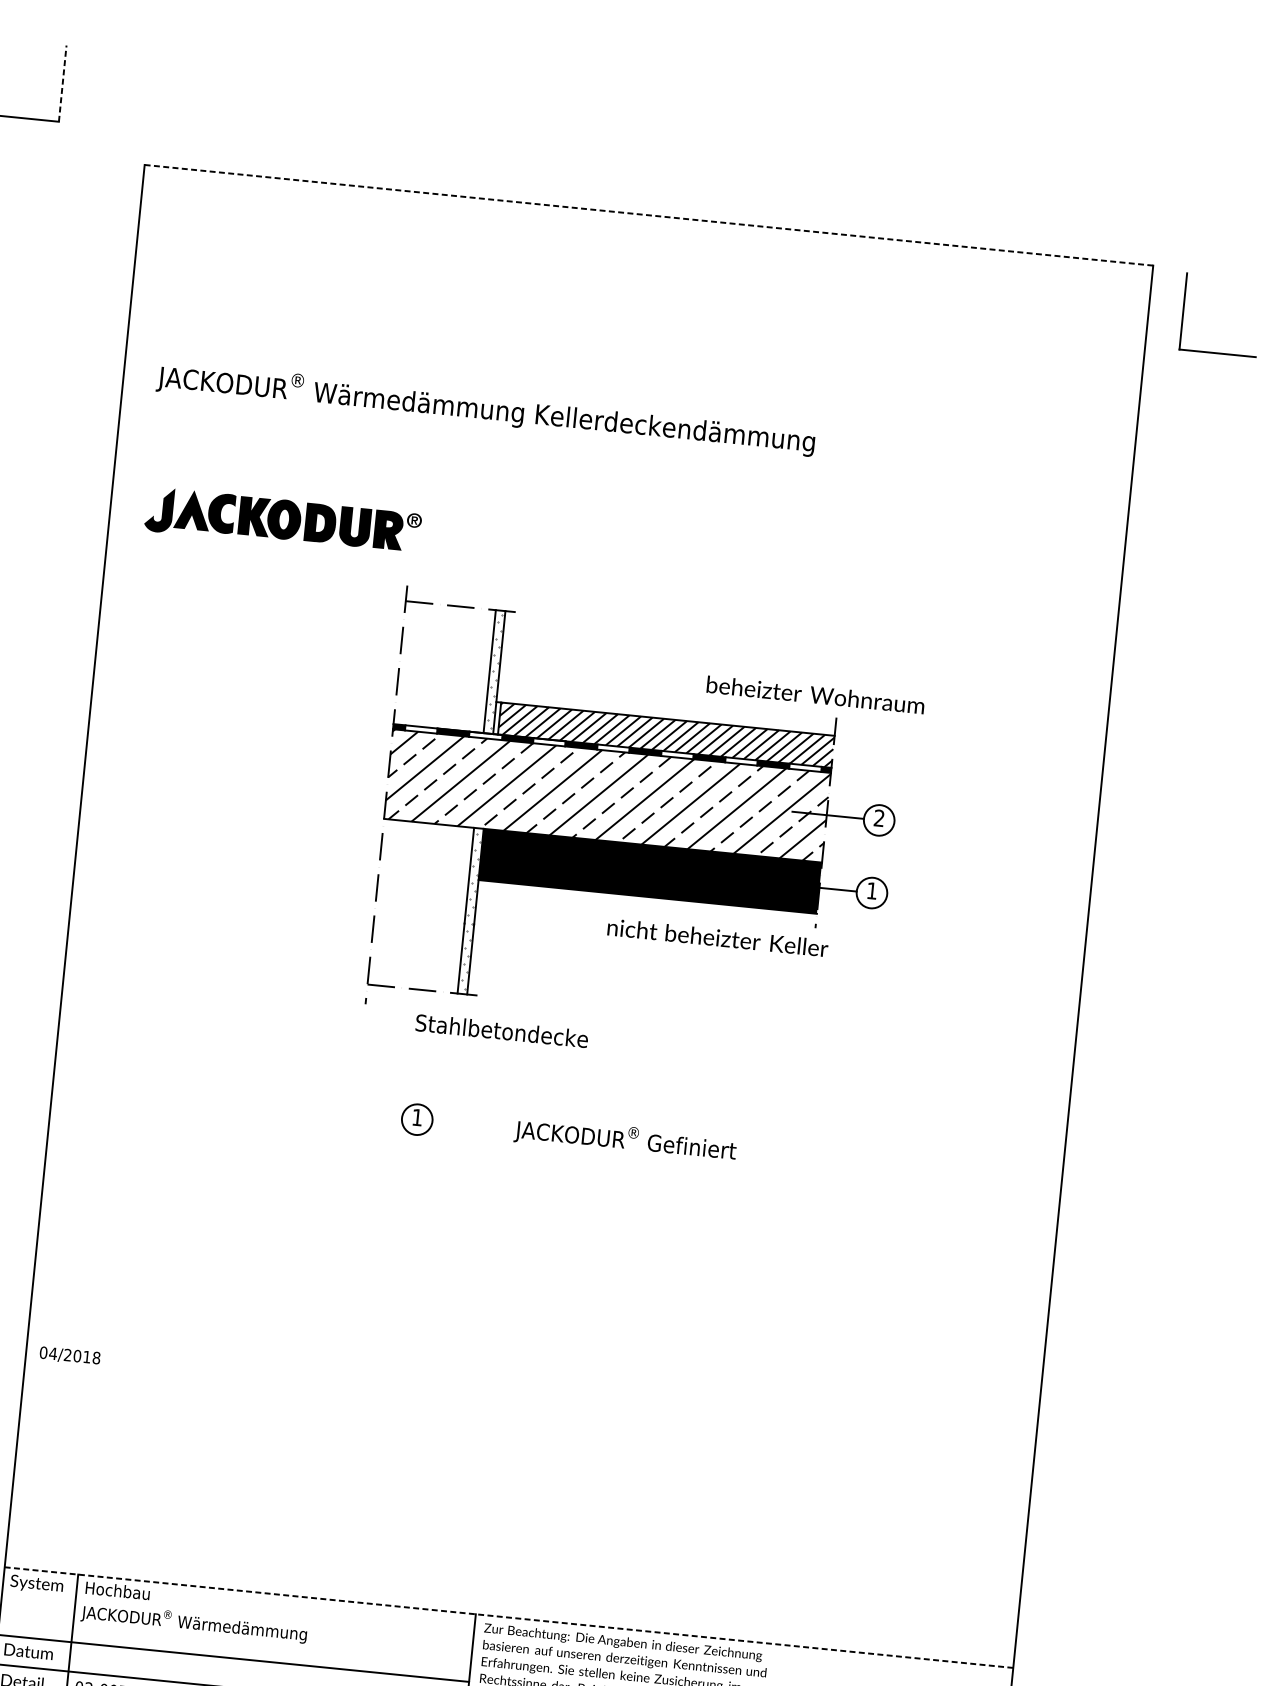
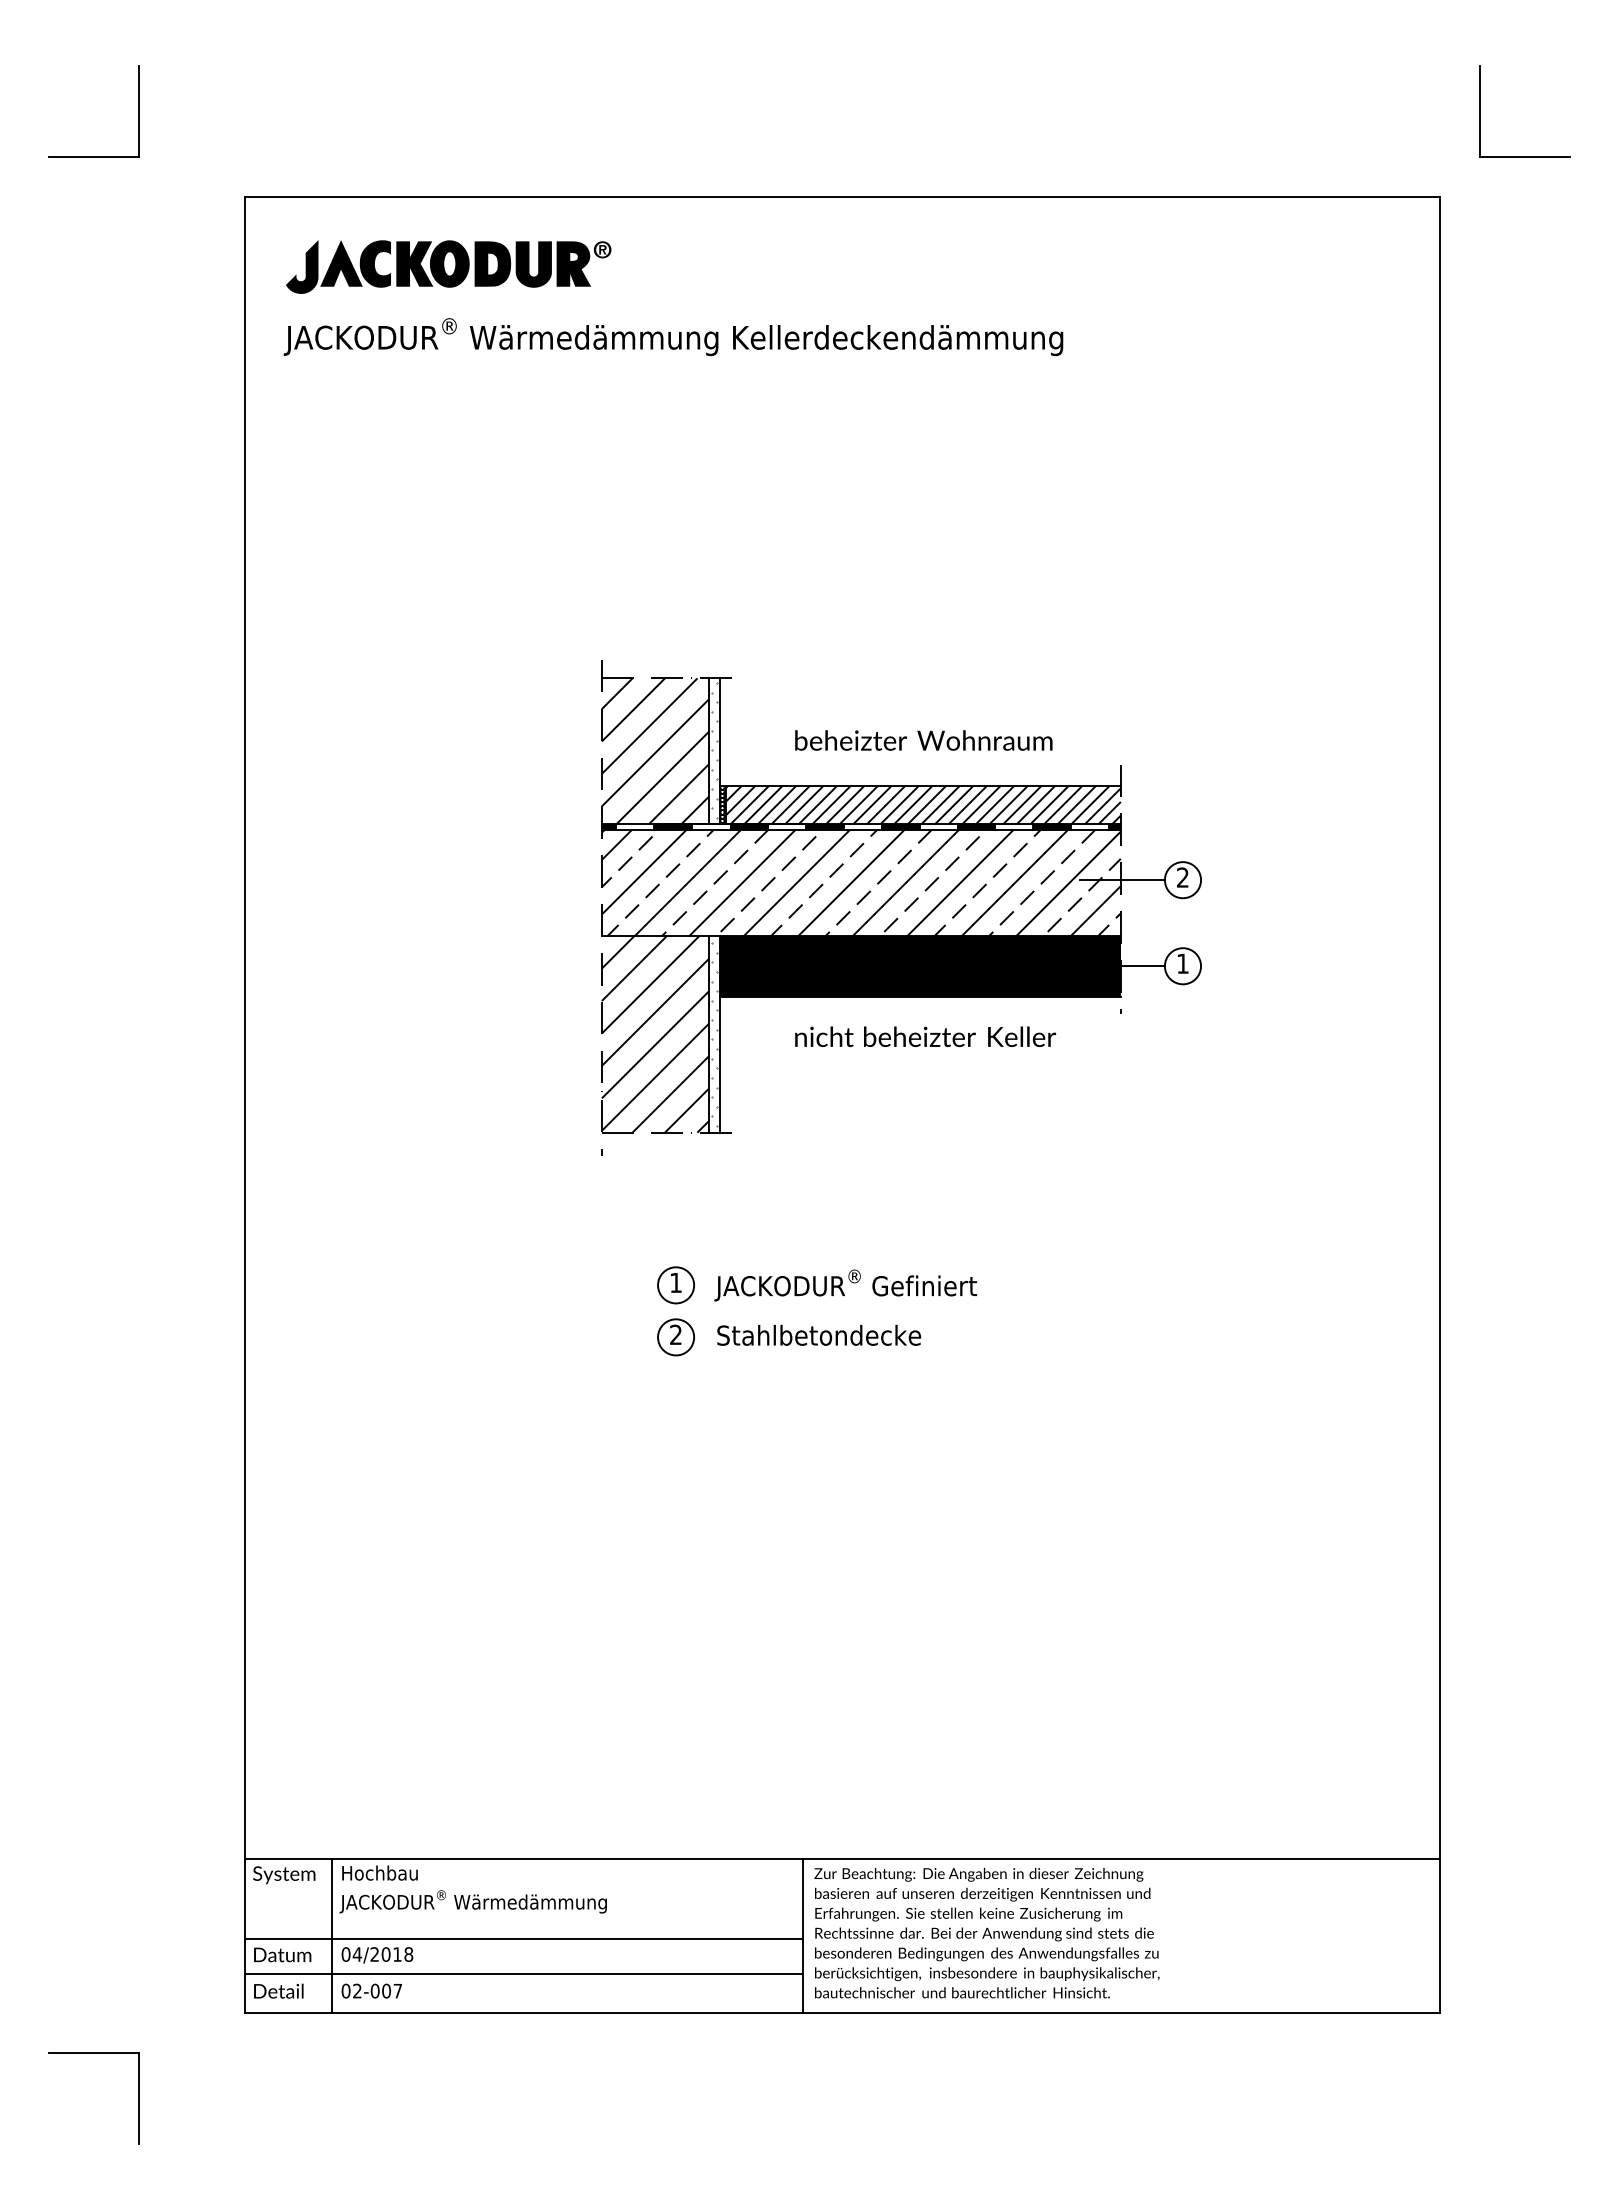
line: (62, 82) -> (138, 110), dashed -> solid
line: (648, 215) -> (841, 197), dashed -> solid
part: (1183, 311) -> (1480, 111), moved
text: (486, 408) -> (673, 337), moved
part: (282, 521) -> (448, 266), moved
hatch: (444, 667) -> (654, 751), added
text: (815, 694) -> (923, 740), moved
hatch: (496, 718) -> (722, 805), added
hatch: (420, 906) -> (654, 1034), added
text: (717, 937) -> (925, 1036), moved
text: (502, 1030) -> (819, 1334), moved
text: (625, 1139) -> (845, 1285), moved
part: (412, 1163) -> (675, 1337), added
text: (70, 1356) -> (377, 1955), moved
line: (508, 1617) -> (841, 1858), dashed -> solid

